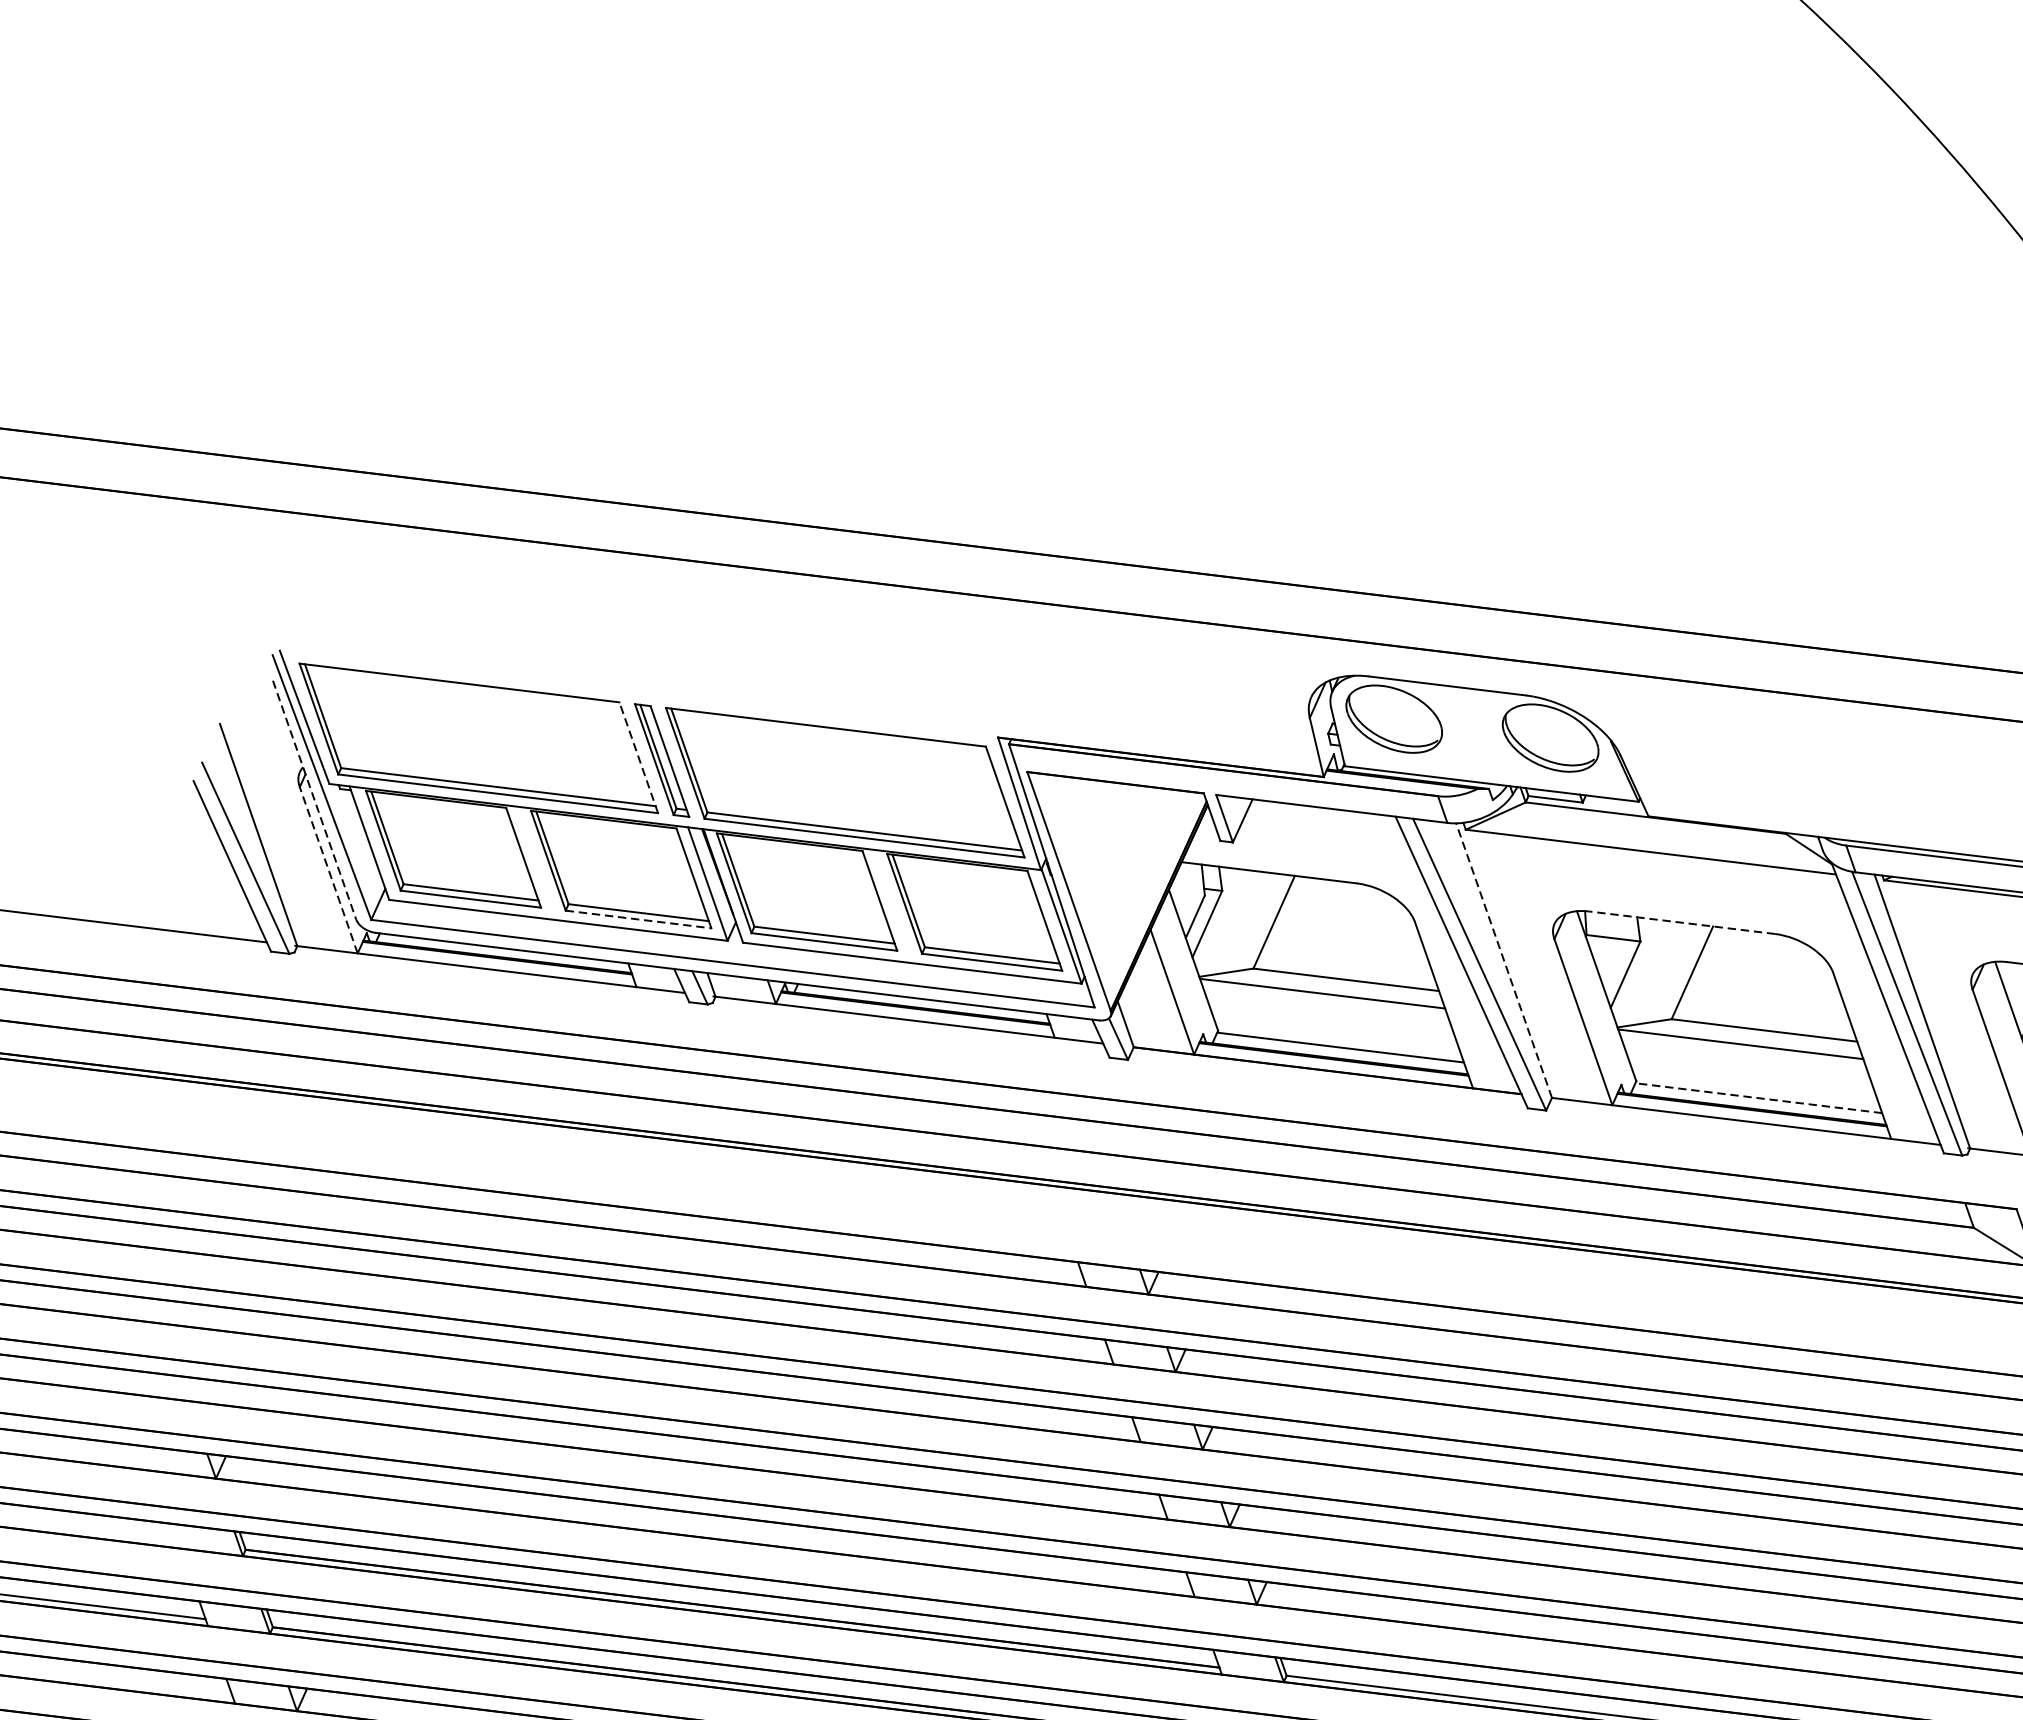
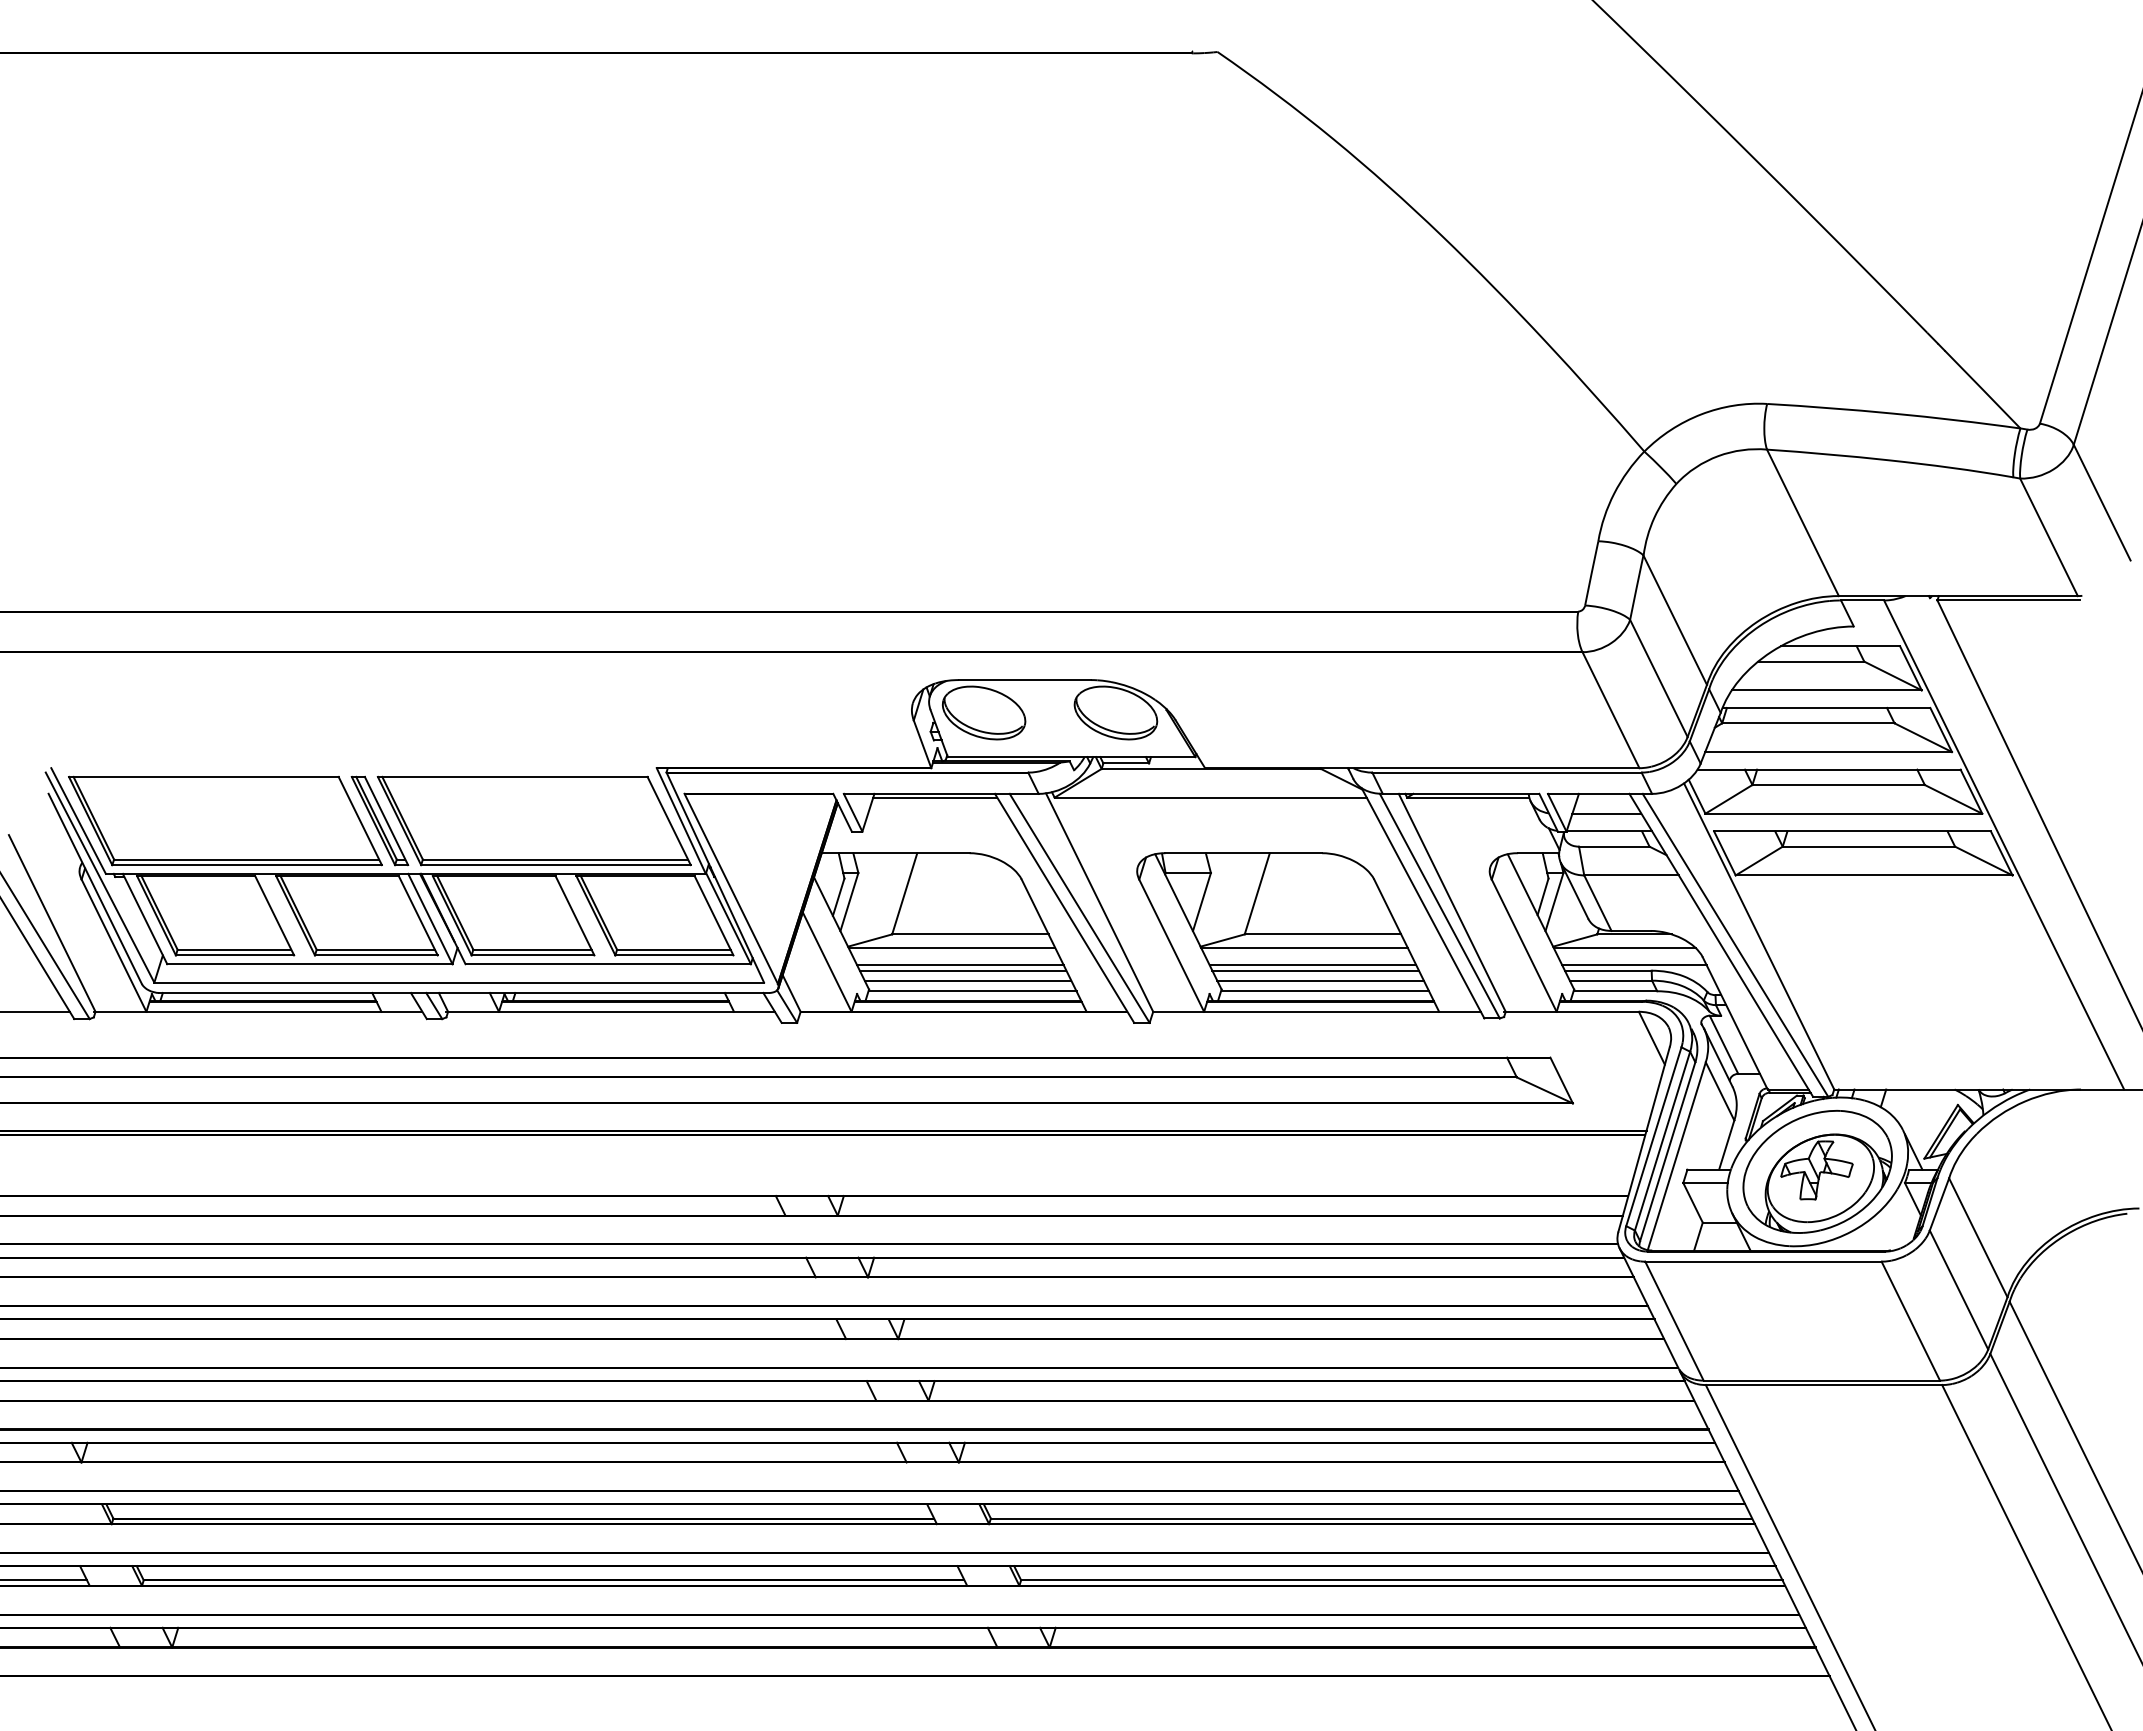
line: (639, 757) -> (360, 820), dashed -> solid
line: (314, 799) -> (95, 888), dashed -> solid
line: (1324, 812) -> (935, 797), added
line: (329, 870) -> (114, 945), dashed -> solid
line: (638, 919) -> (376, 955), dashed -> solid
line: (1681, 923) -> (1243, 853), dashed -> solid
line: (1503, 960) -> (1099, 902), dashed -> solid
line: (1330, 1015) -> (960, 965), added
line: (1331, 1021) -> (962, 970), added
line: (1336, 1034) -> (967, 980), added
line: (1747, 1065) -> (1312, 965), added
line: (1750, 1072) -> (1315, 970), added
line: (1754, 1084) -> (1320, 980), added
line: (1759, 1098) -> (1325, 991), dashed -> solid

